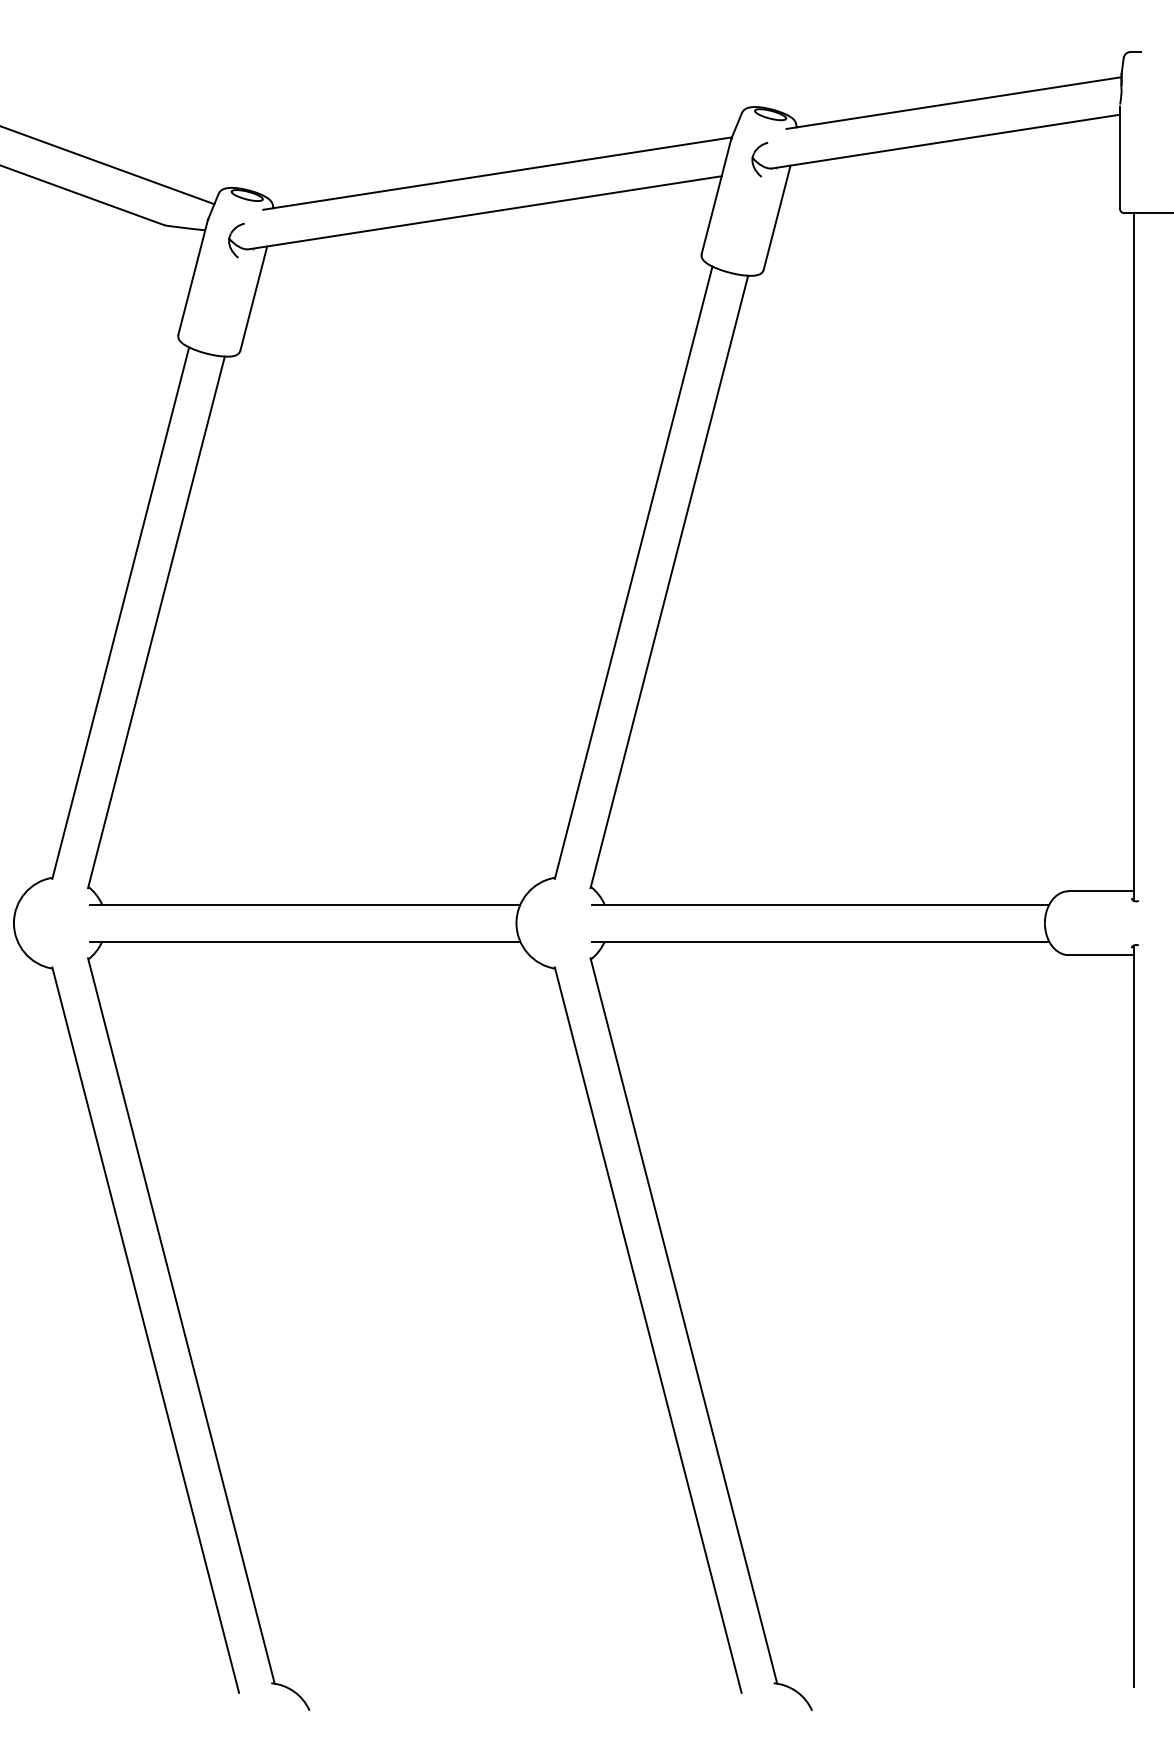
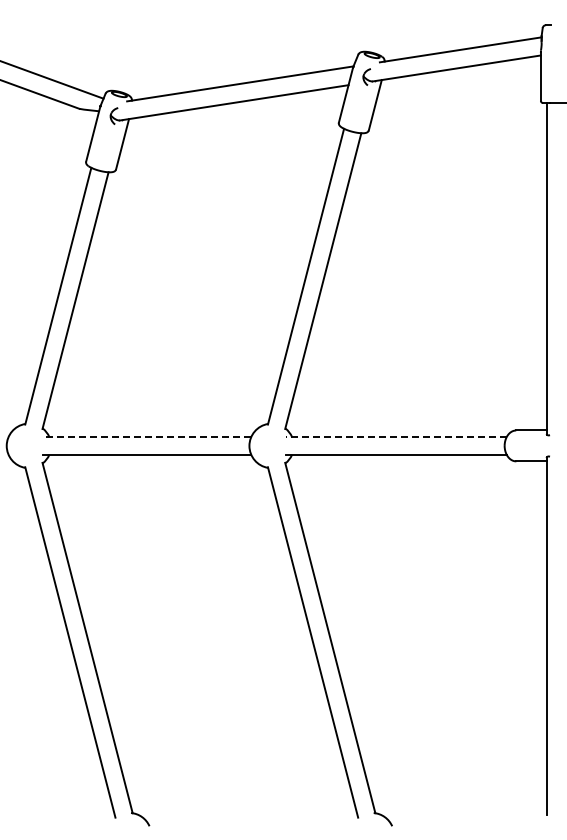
line: (305, 905) -> (147, 437), solid -> dashed
line: (818, 905) -> (395, 437), solid -> dashed

